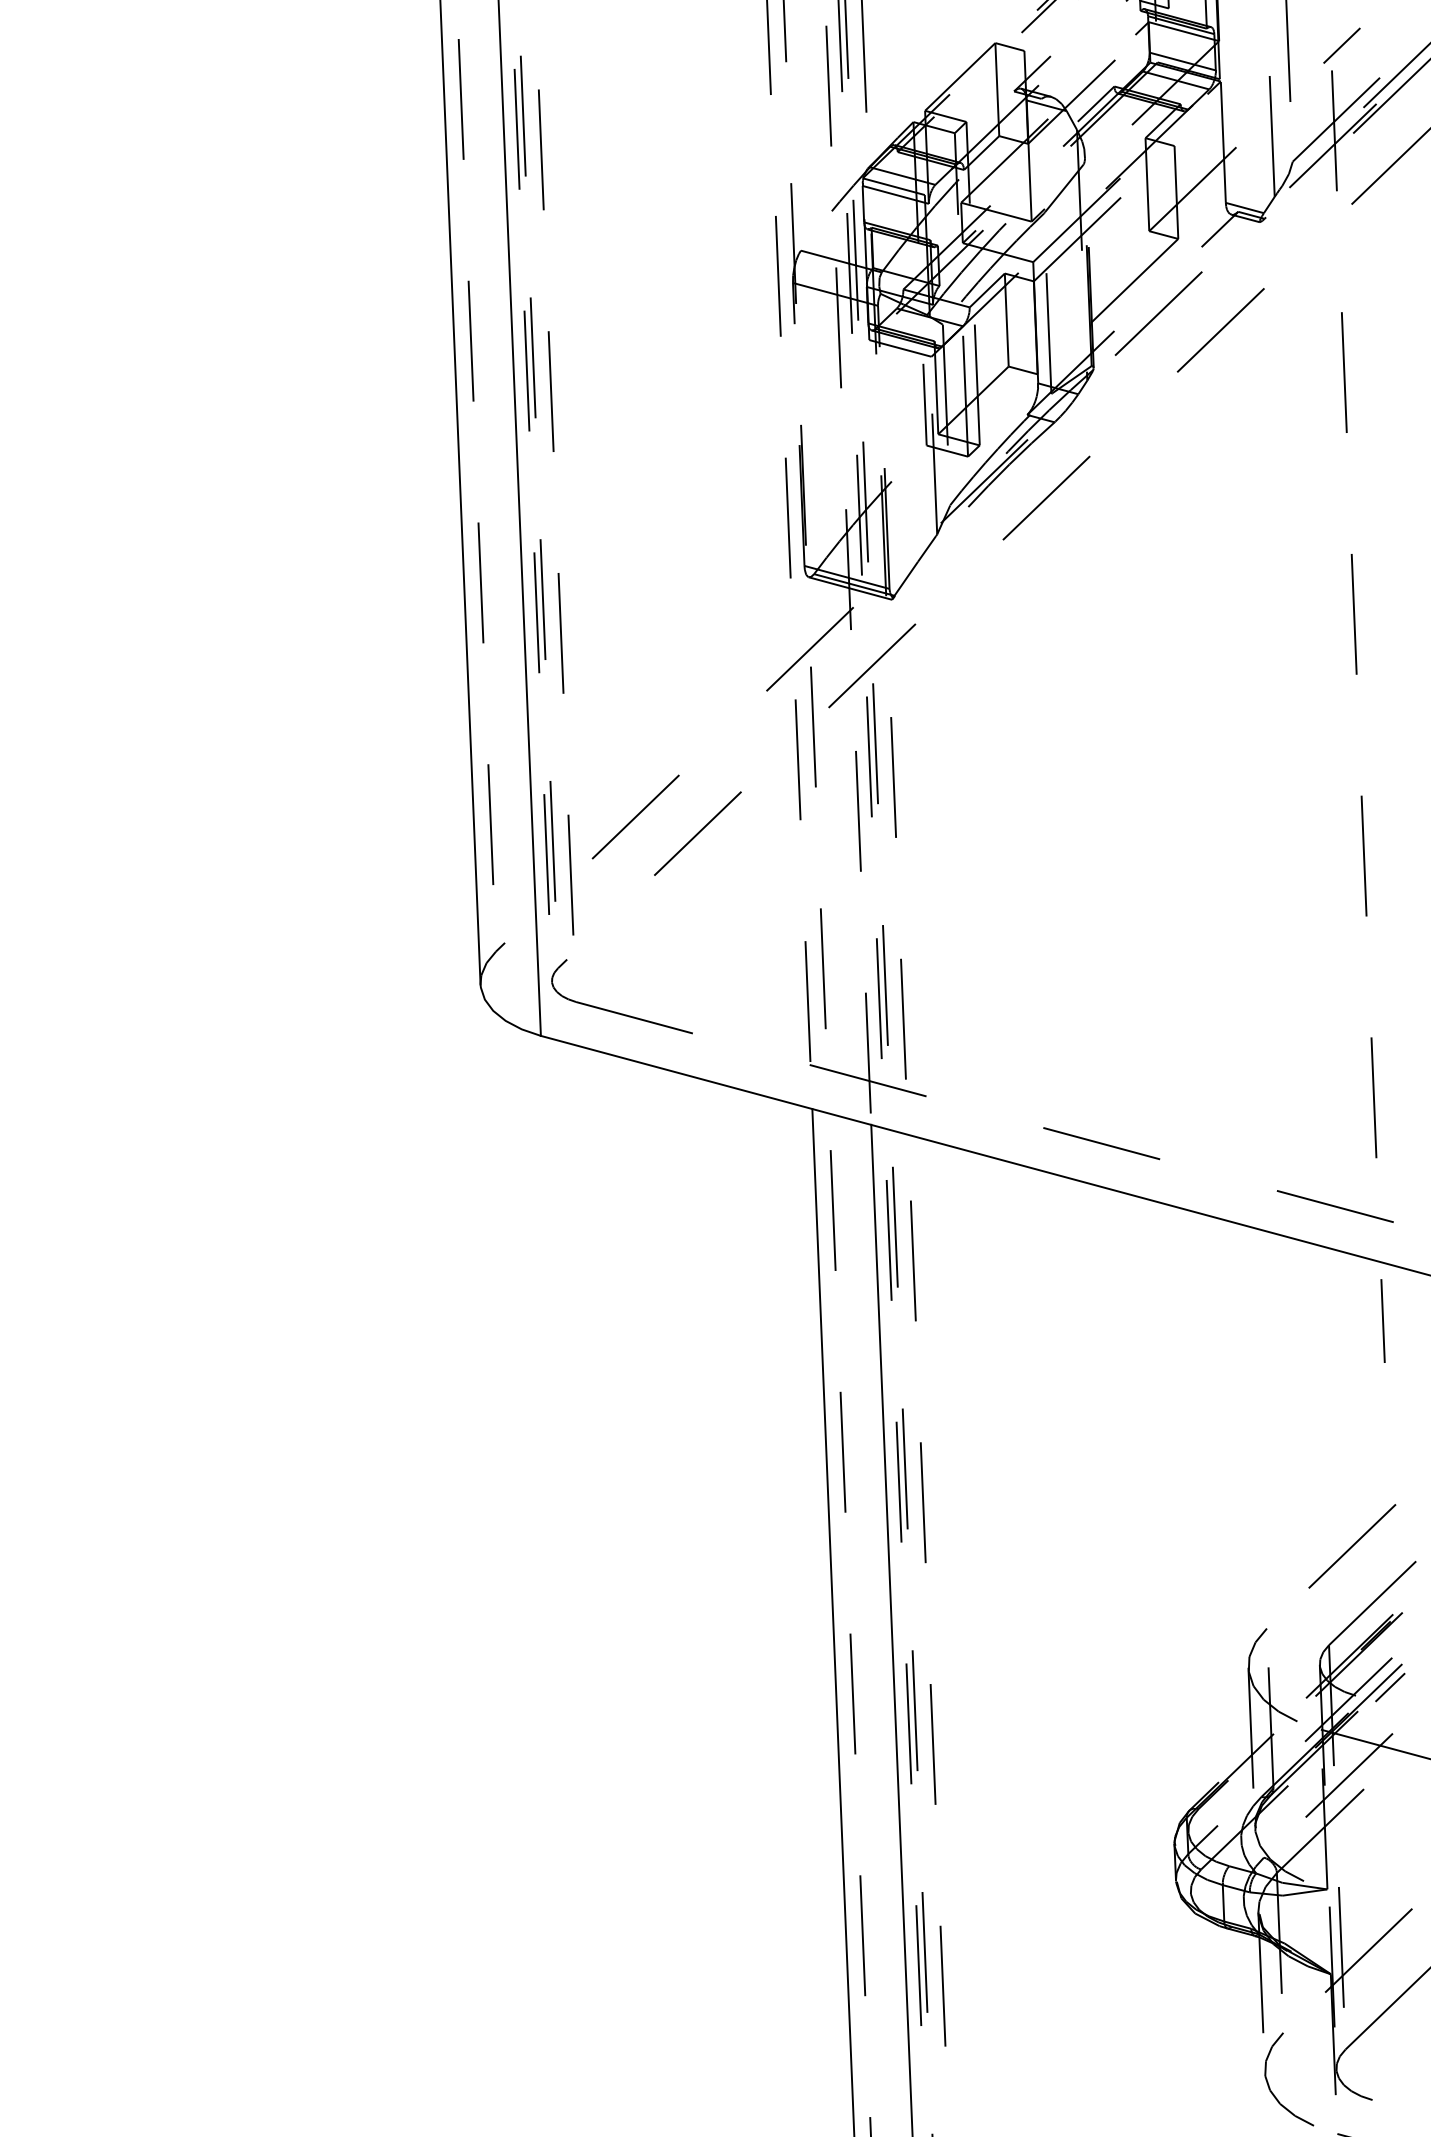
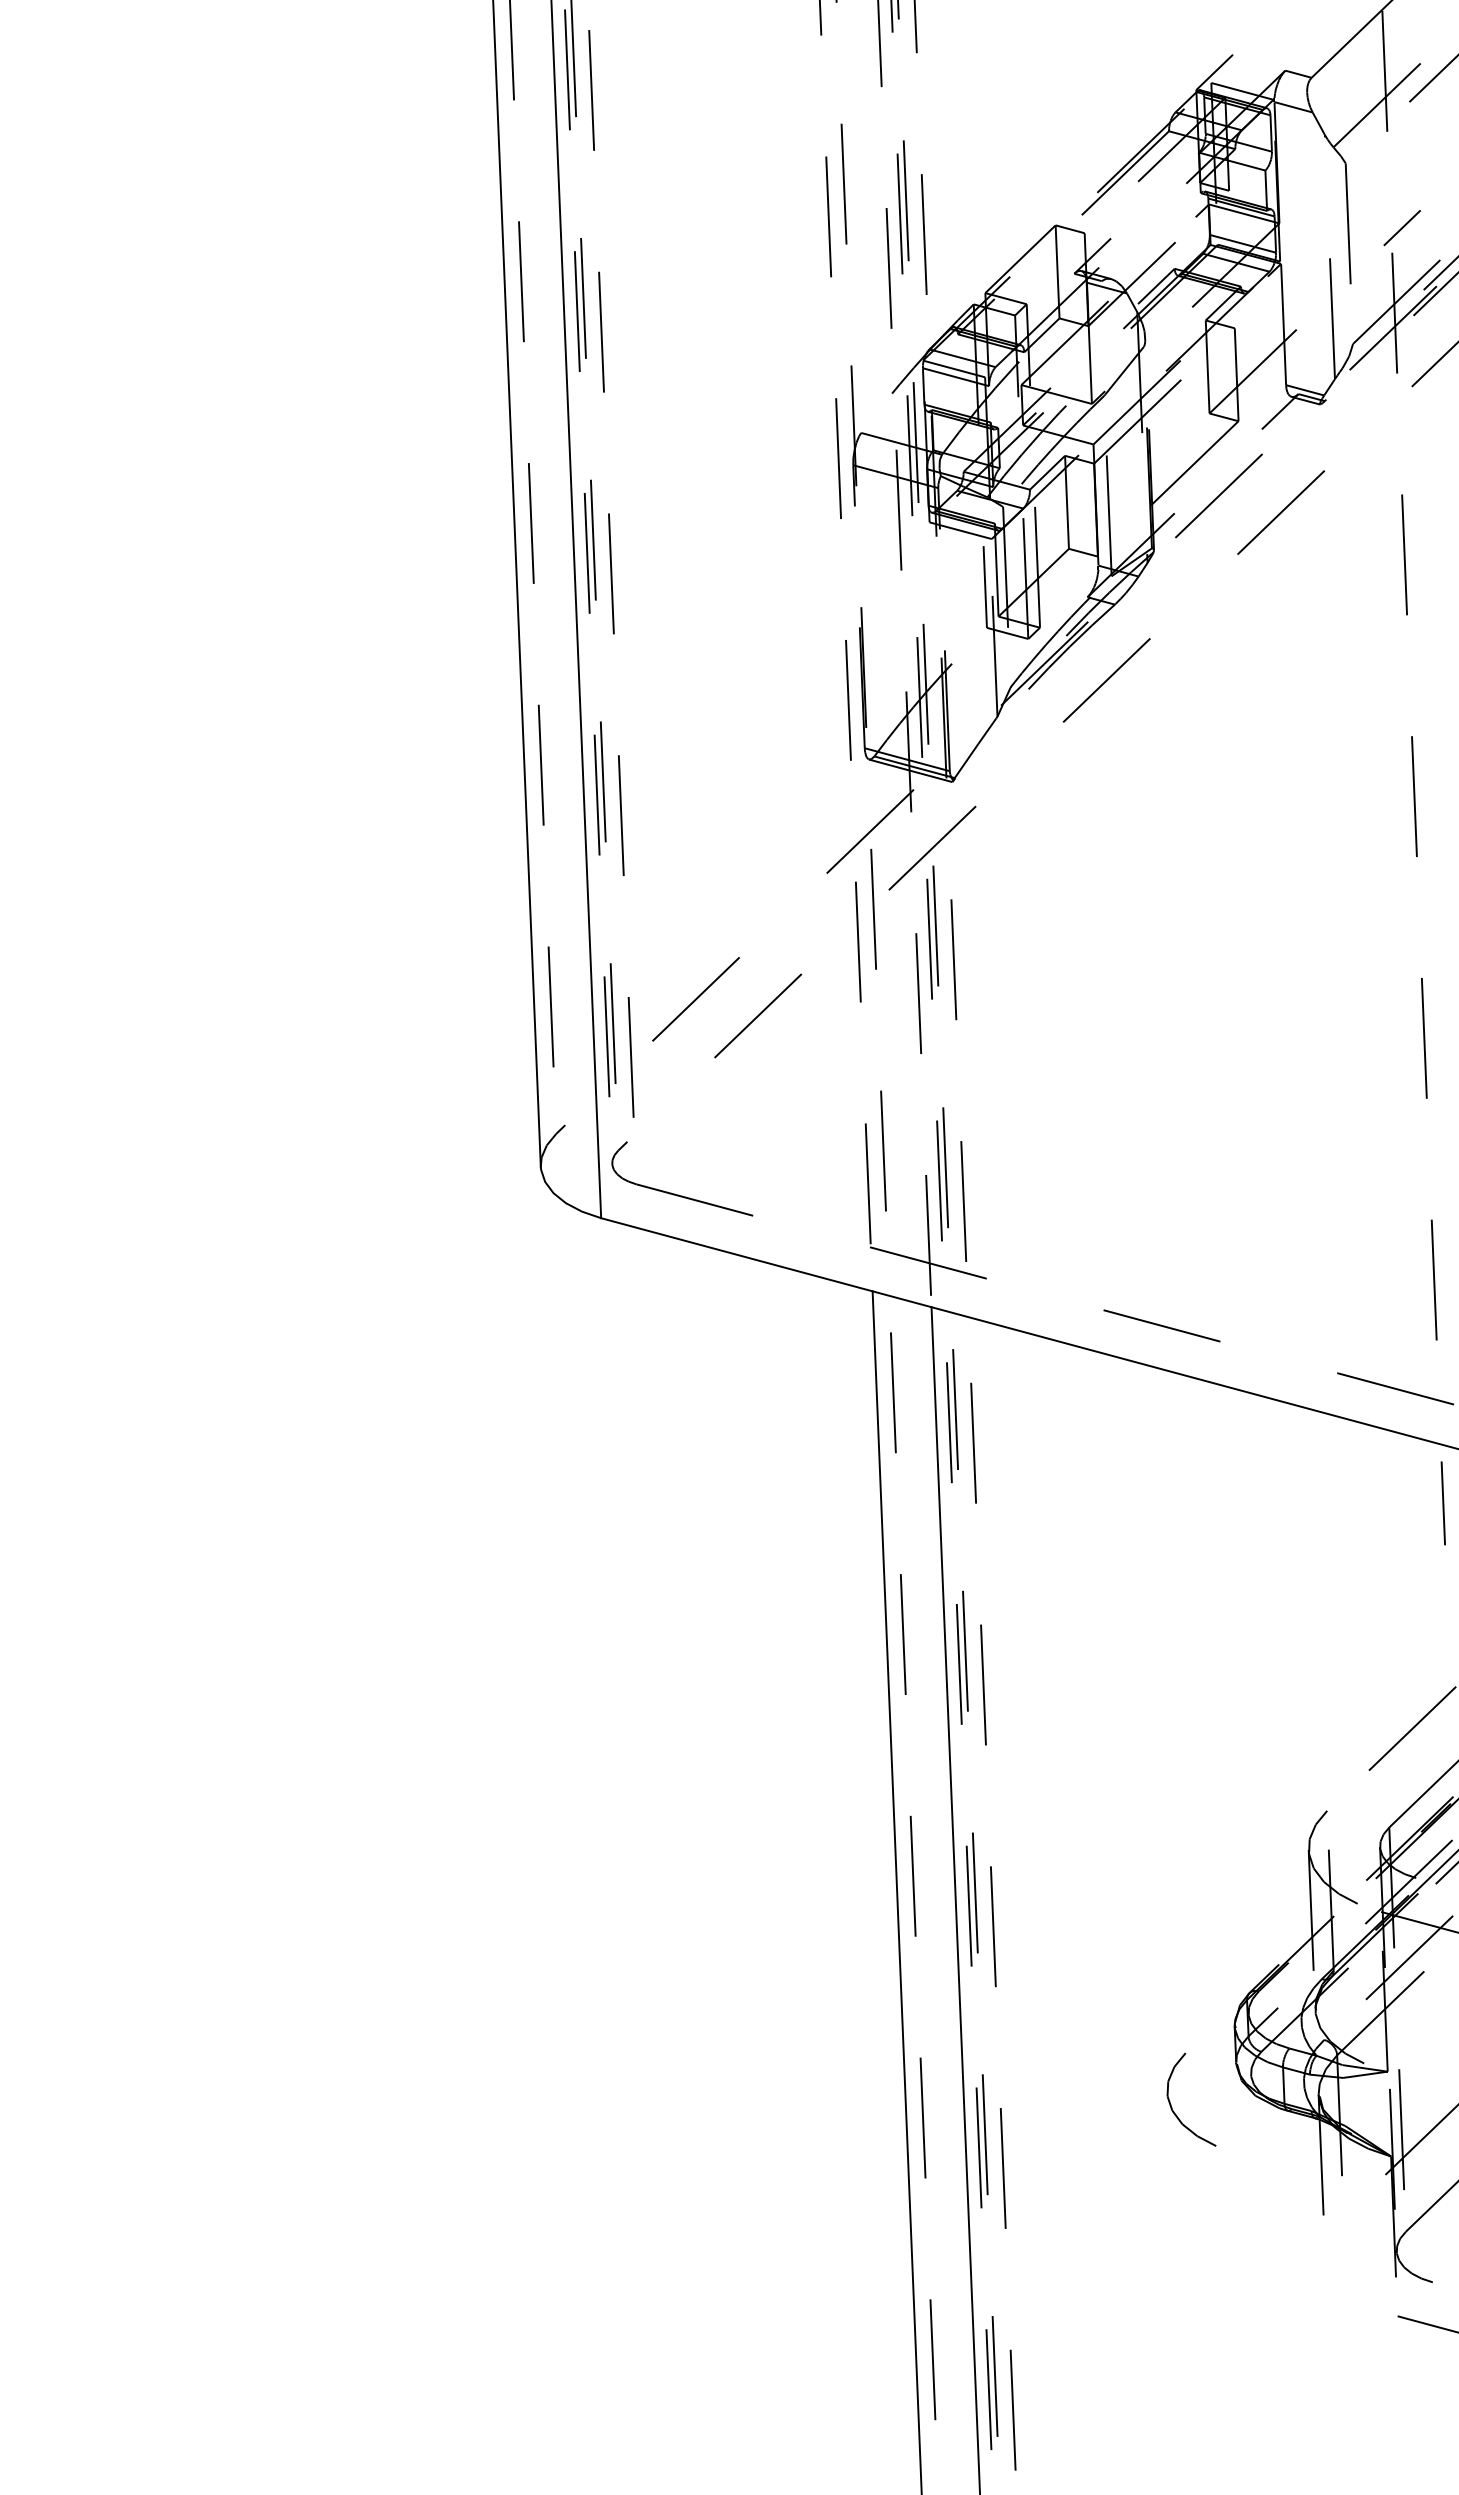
curve: (1269, 2084) -> (1171, 2104), moved

